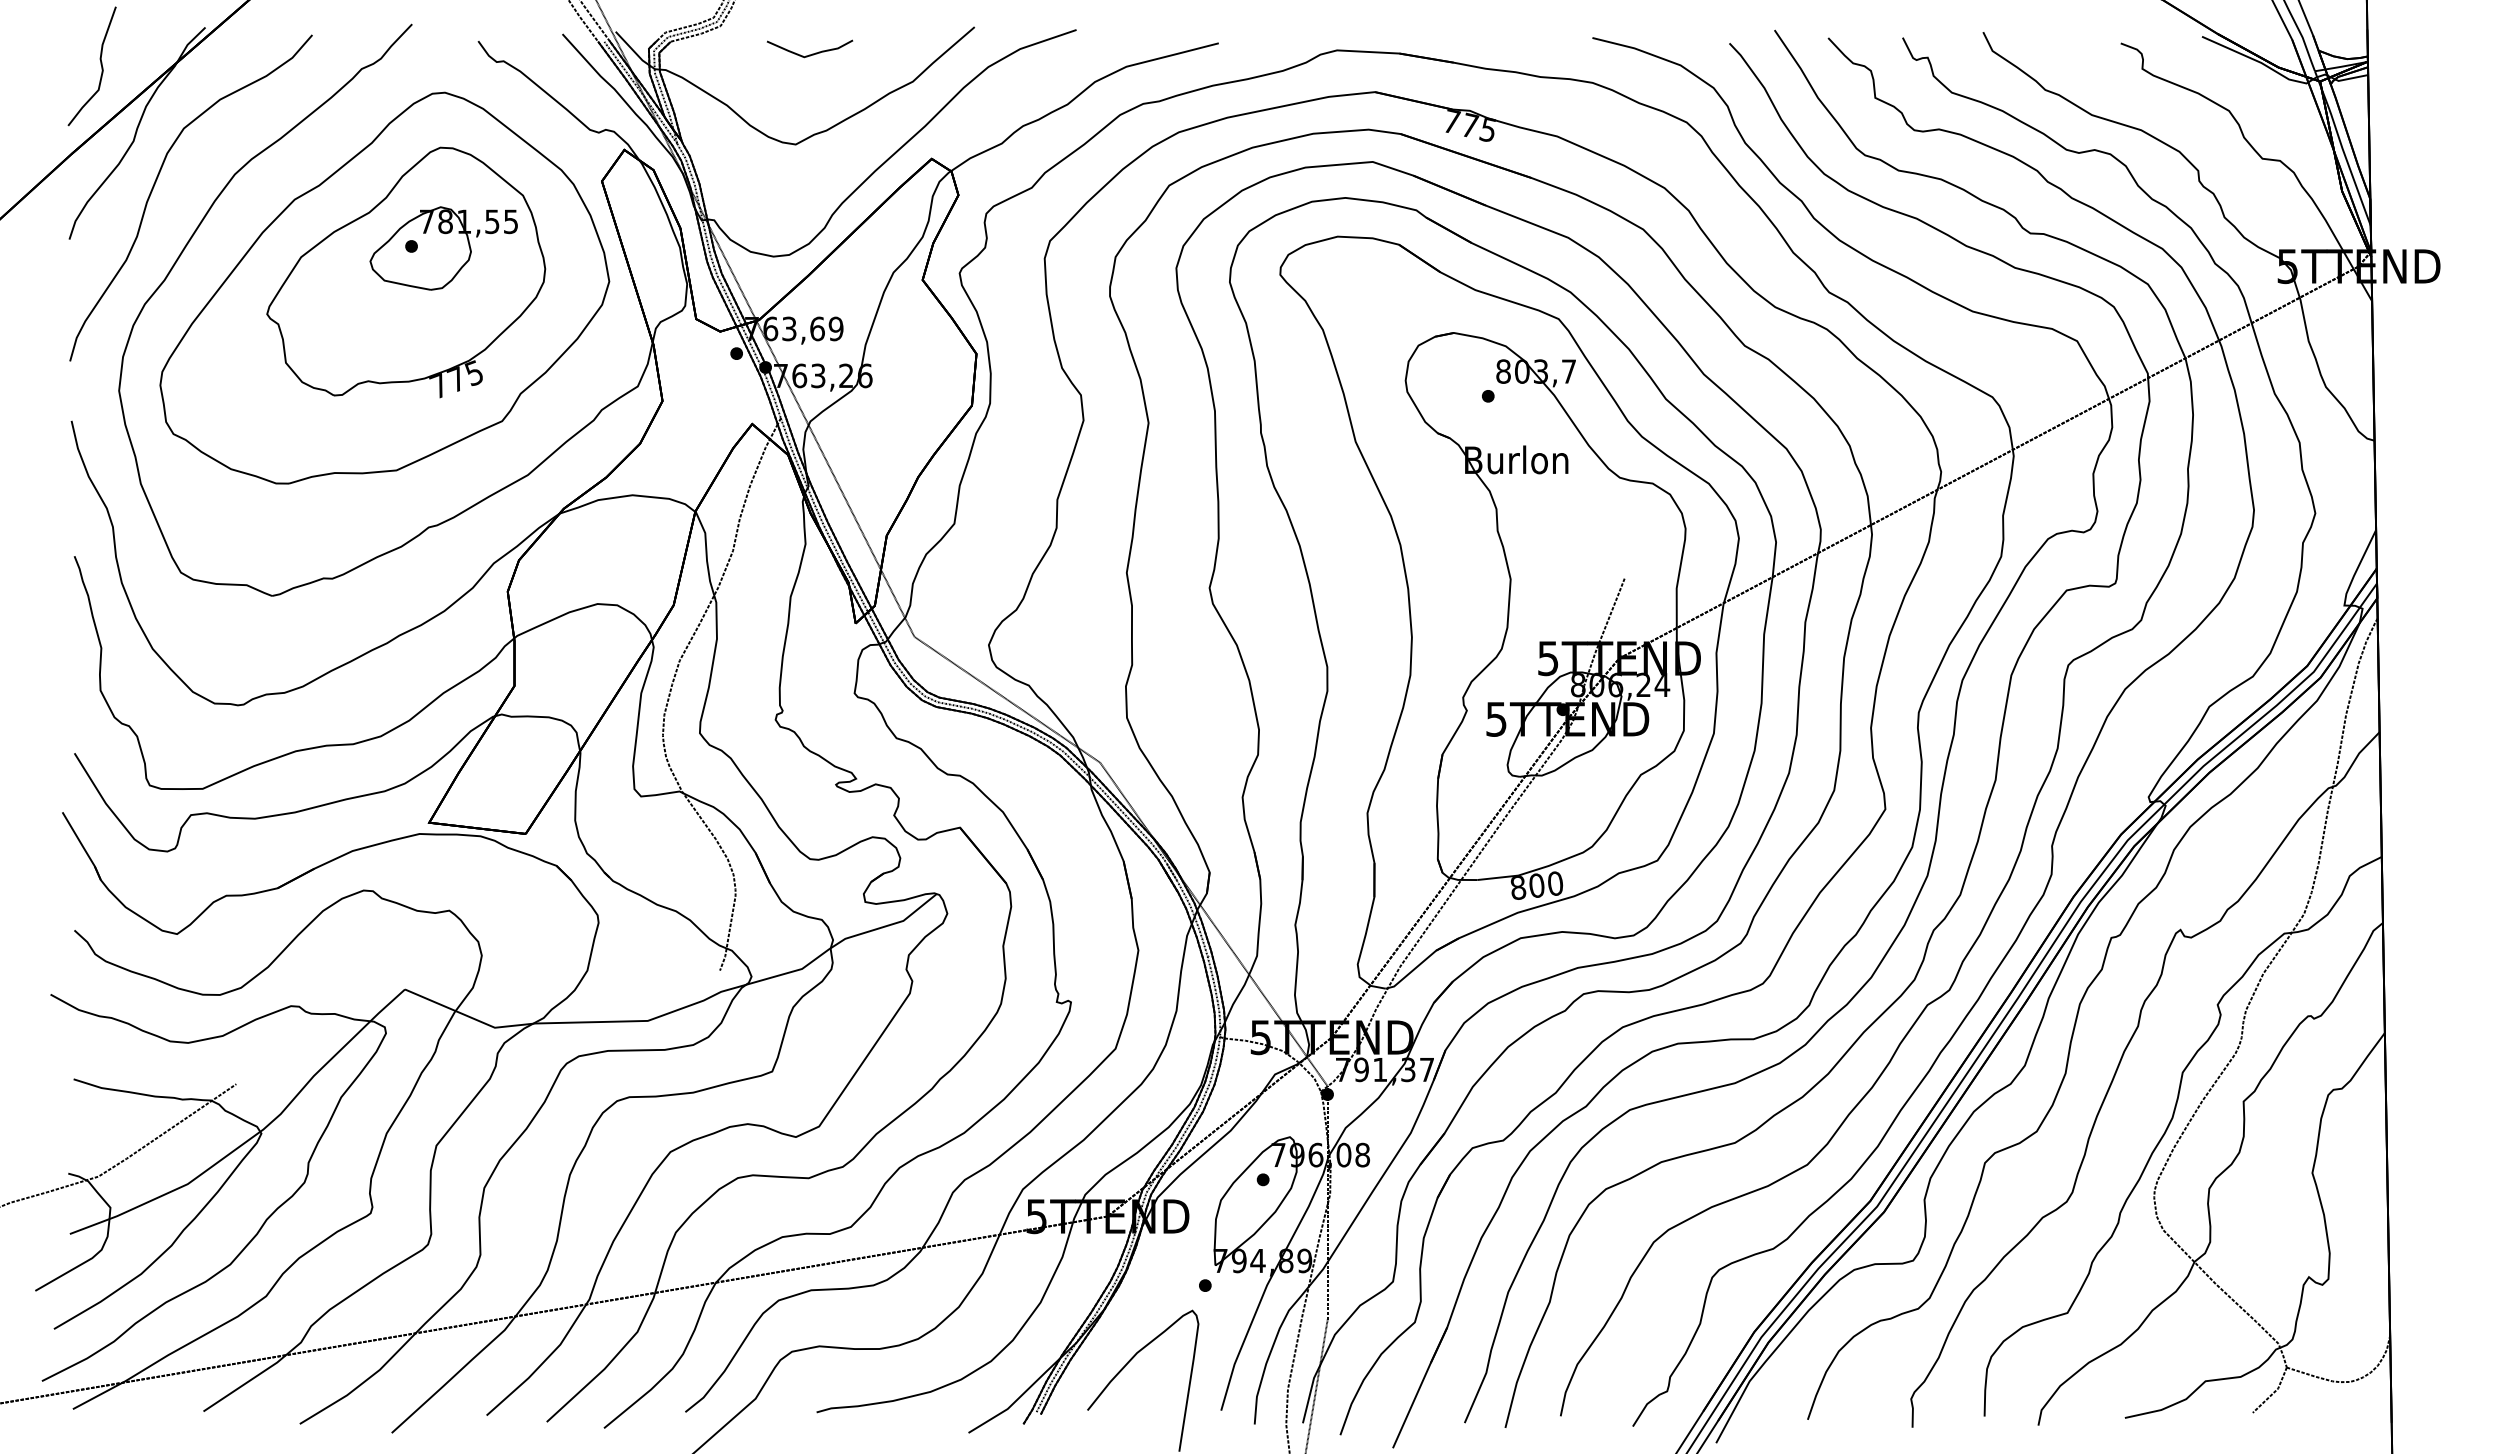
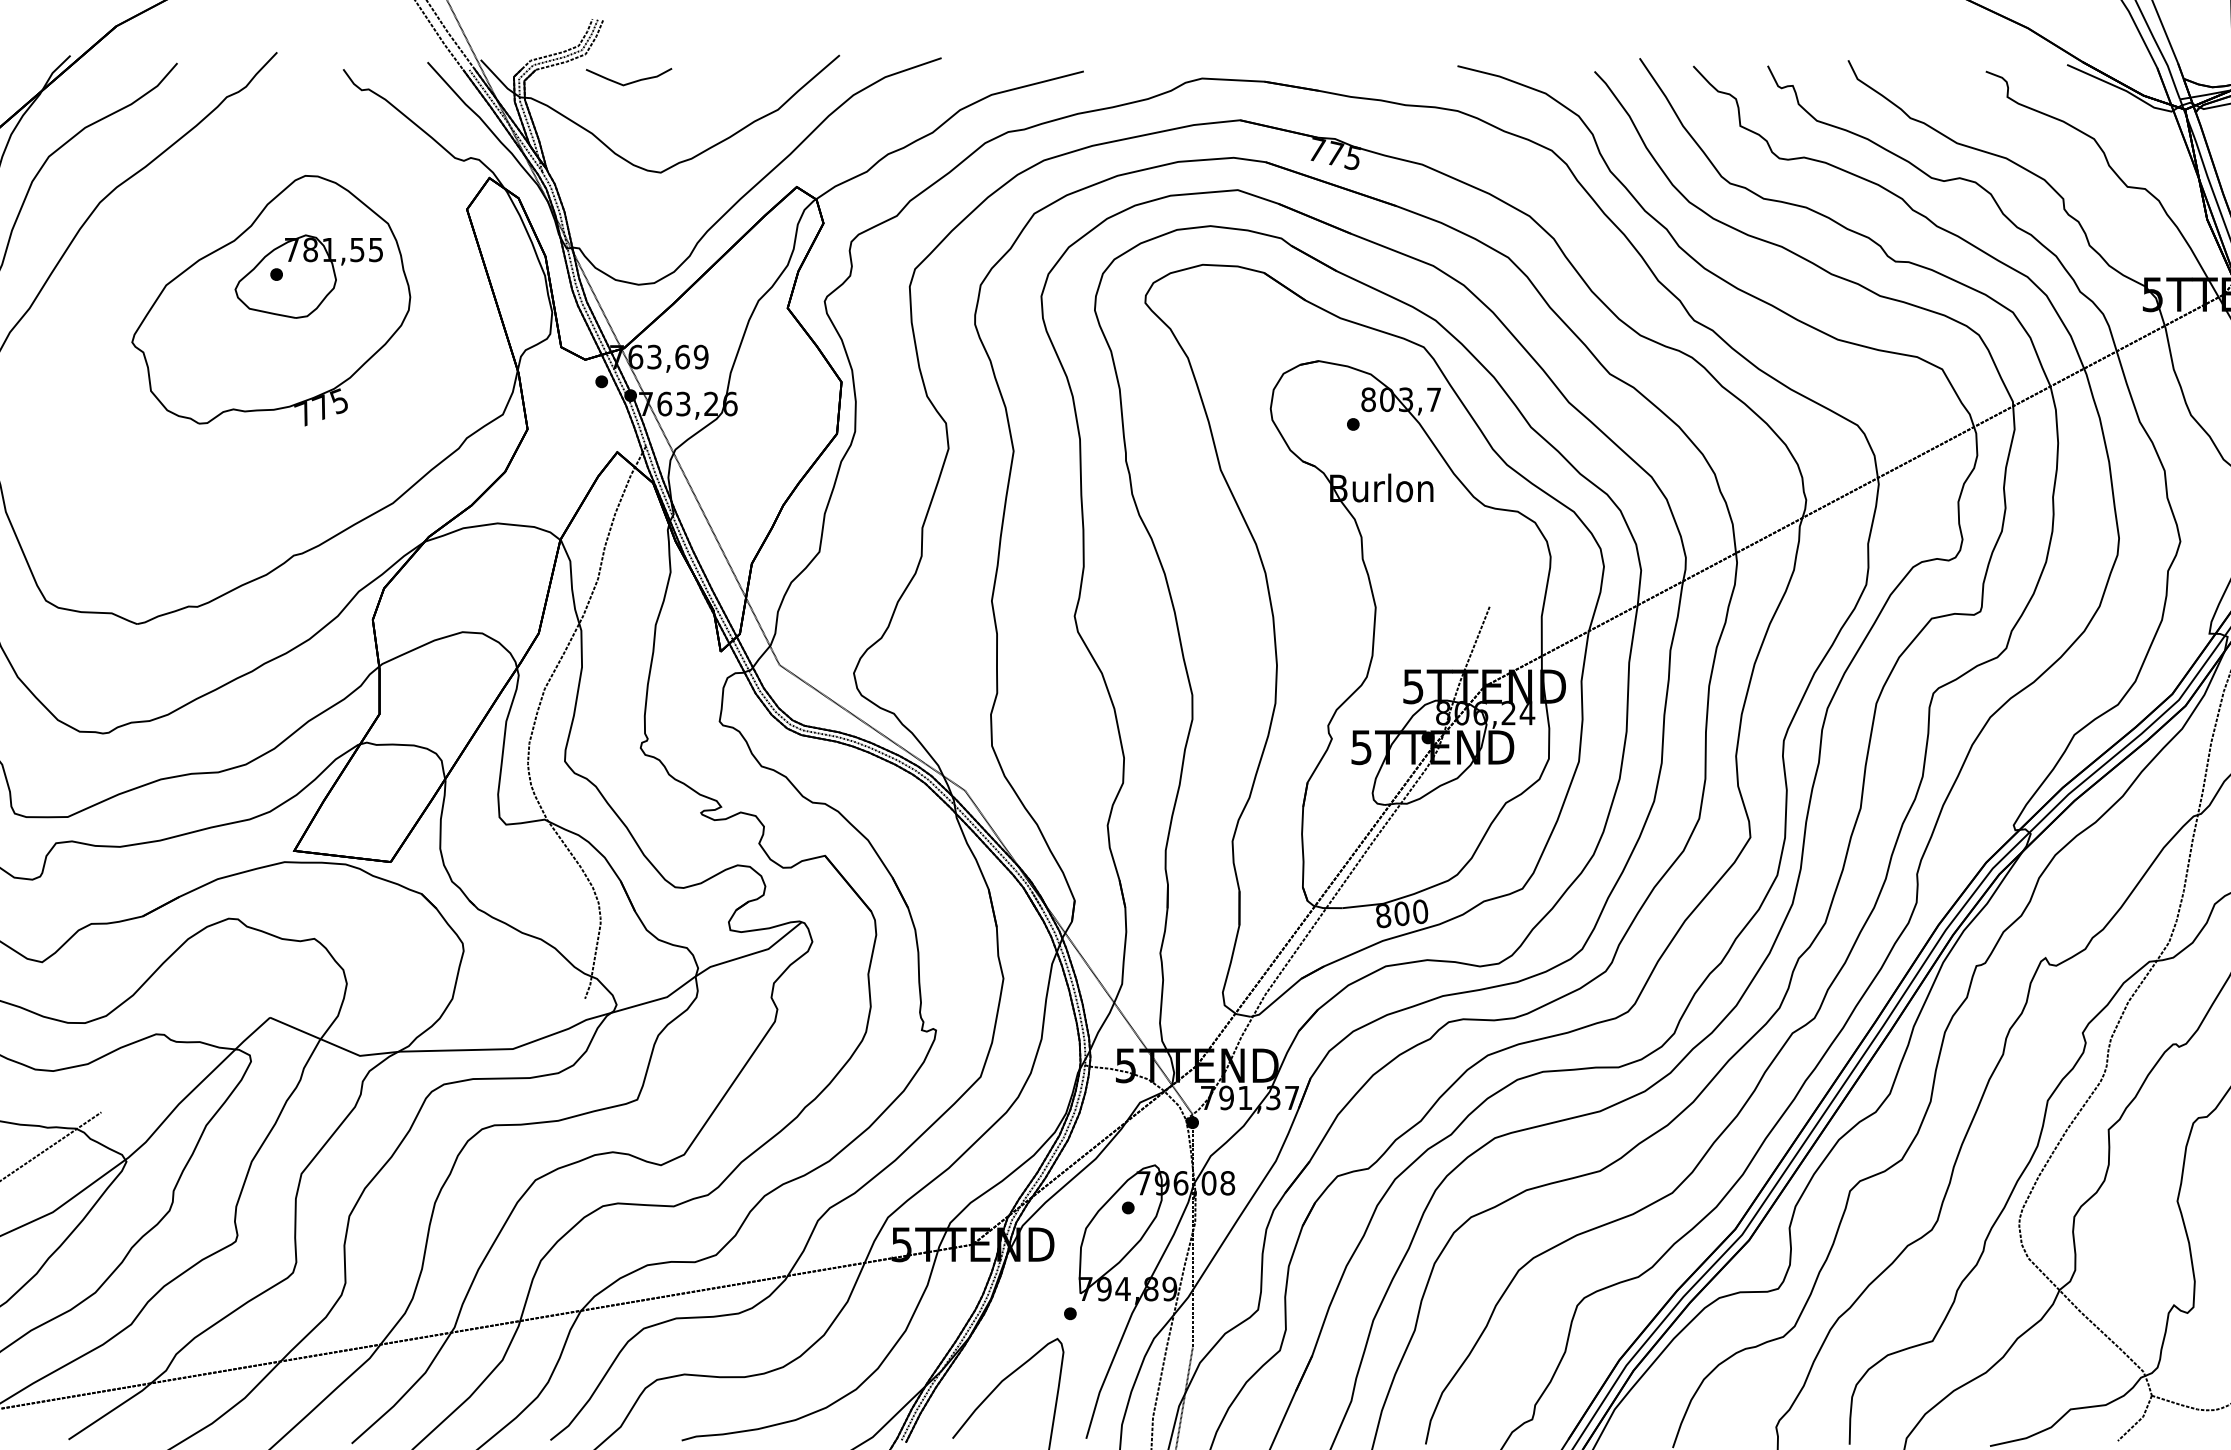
curve: (812, 53) -> (631, 81), moved
part: (384, 287) -> (249, 315), removed

